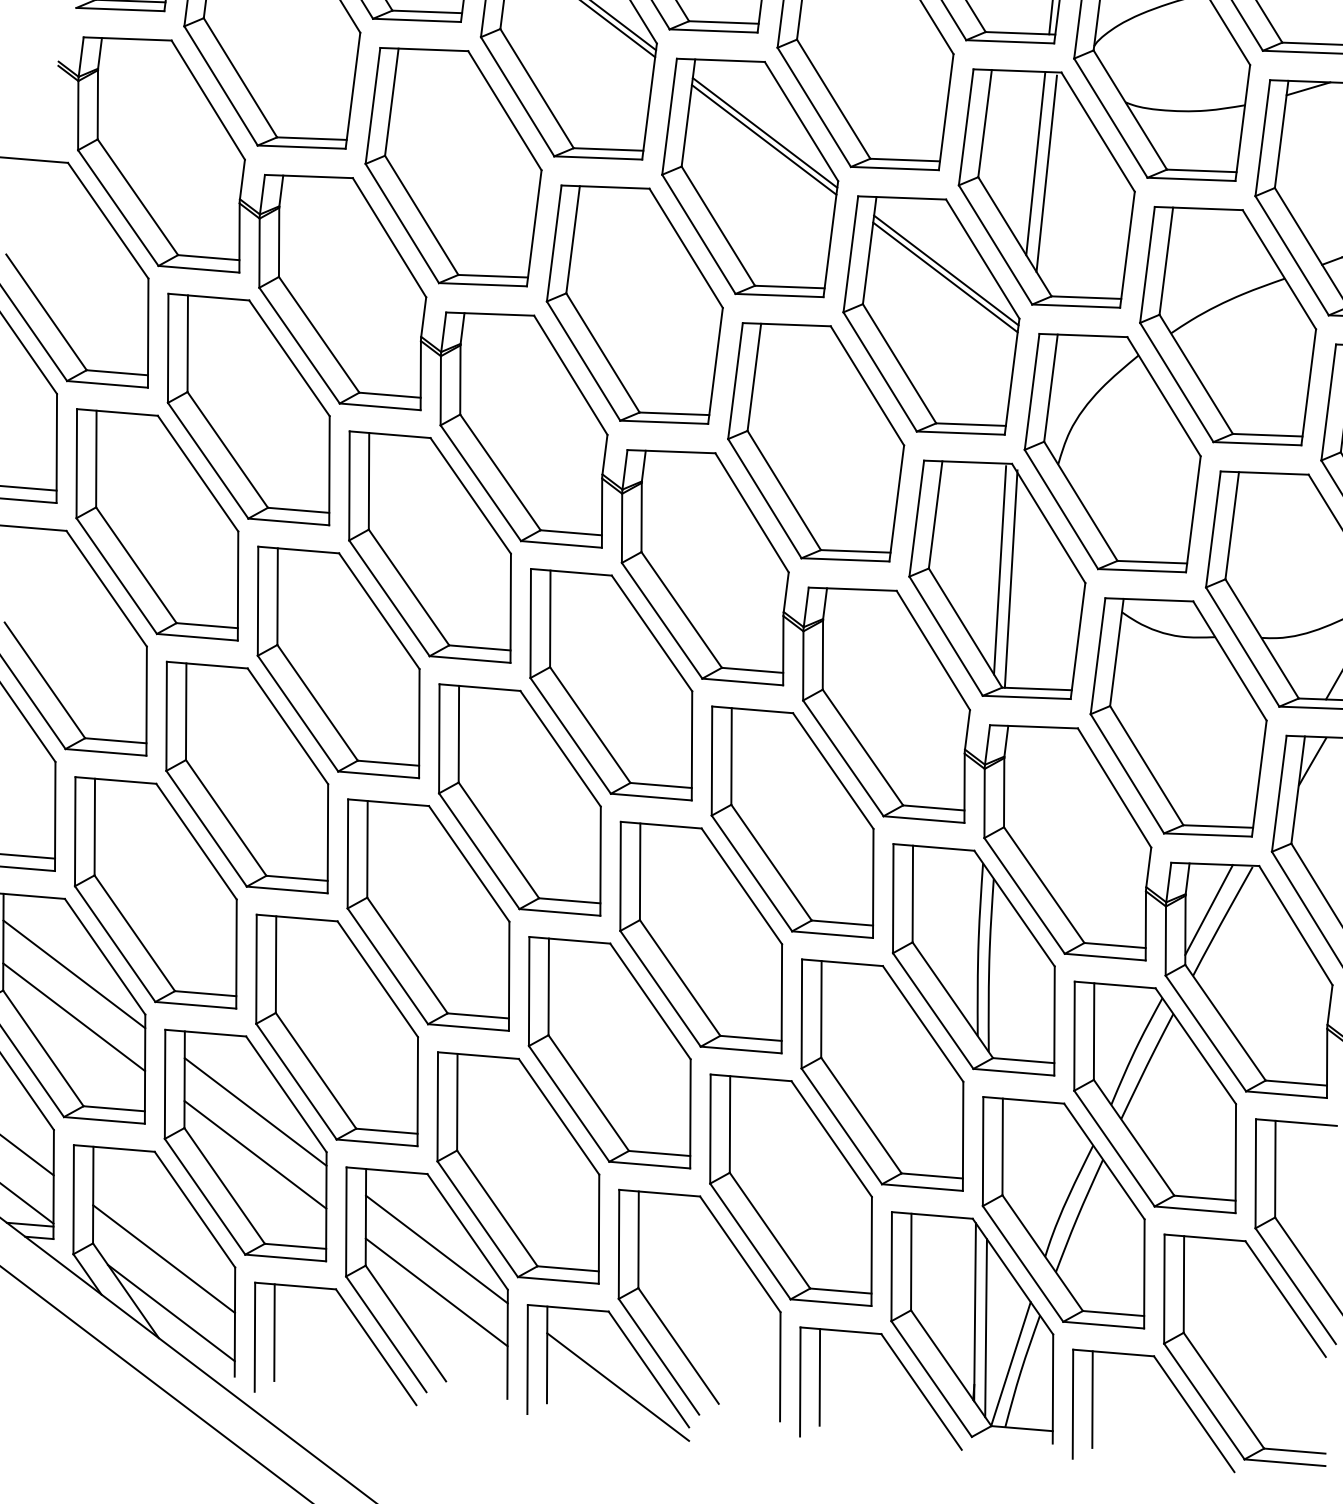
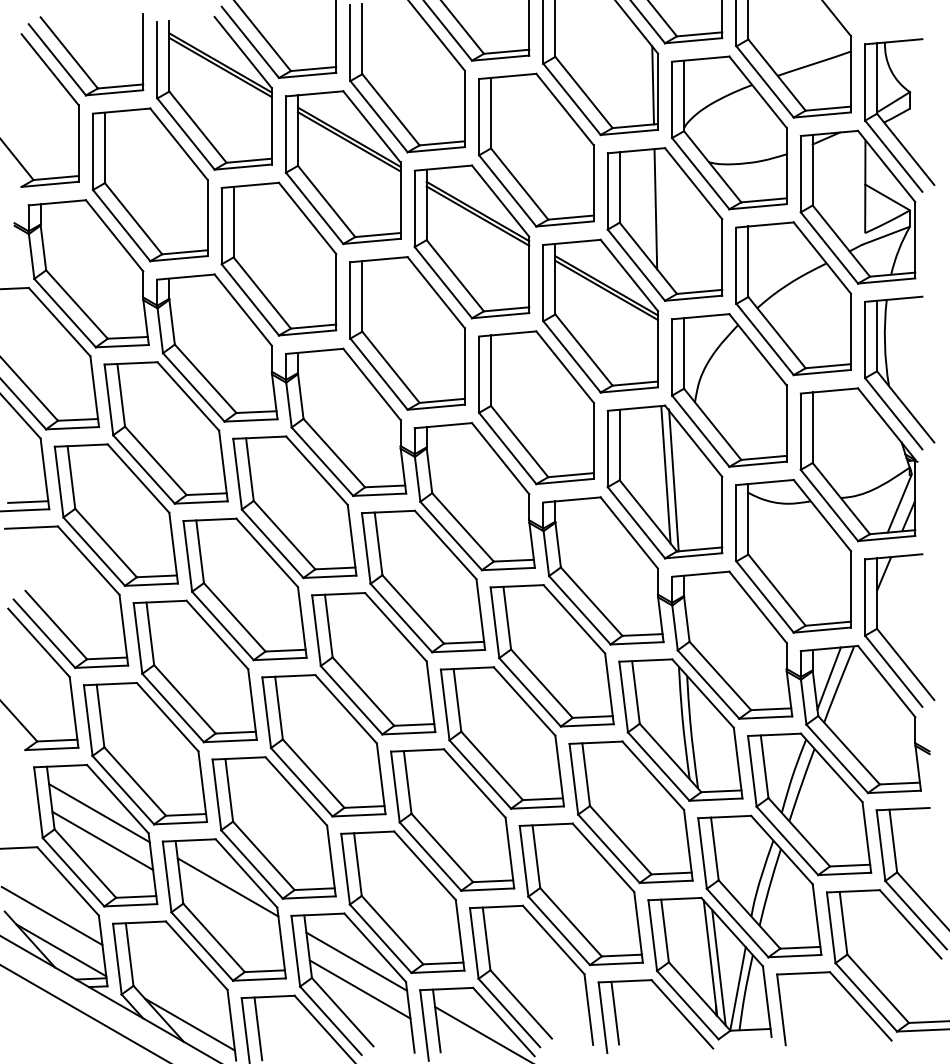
line: (1046, 173) -> (663, 214), removed
line: (255, 1155) -> (231, 915), removed
line: (163, 1259) -> (180, 990), removed
line: (1092, 1398) -> (793, 1004), removed

